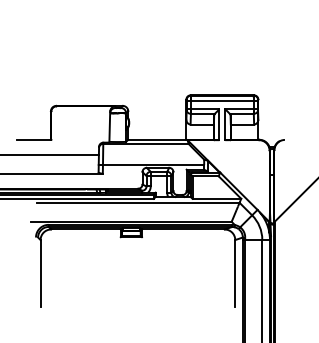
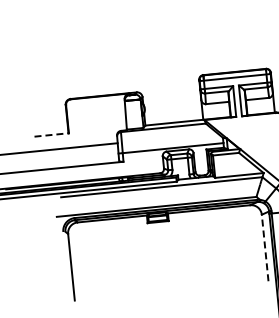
line: (34, 139) -> (52, 134), solid -> dashed
line: (235, 273) -> (265, 247), solid -> dashed

